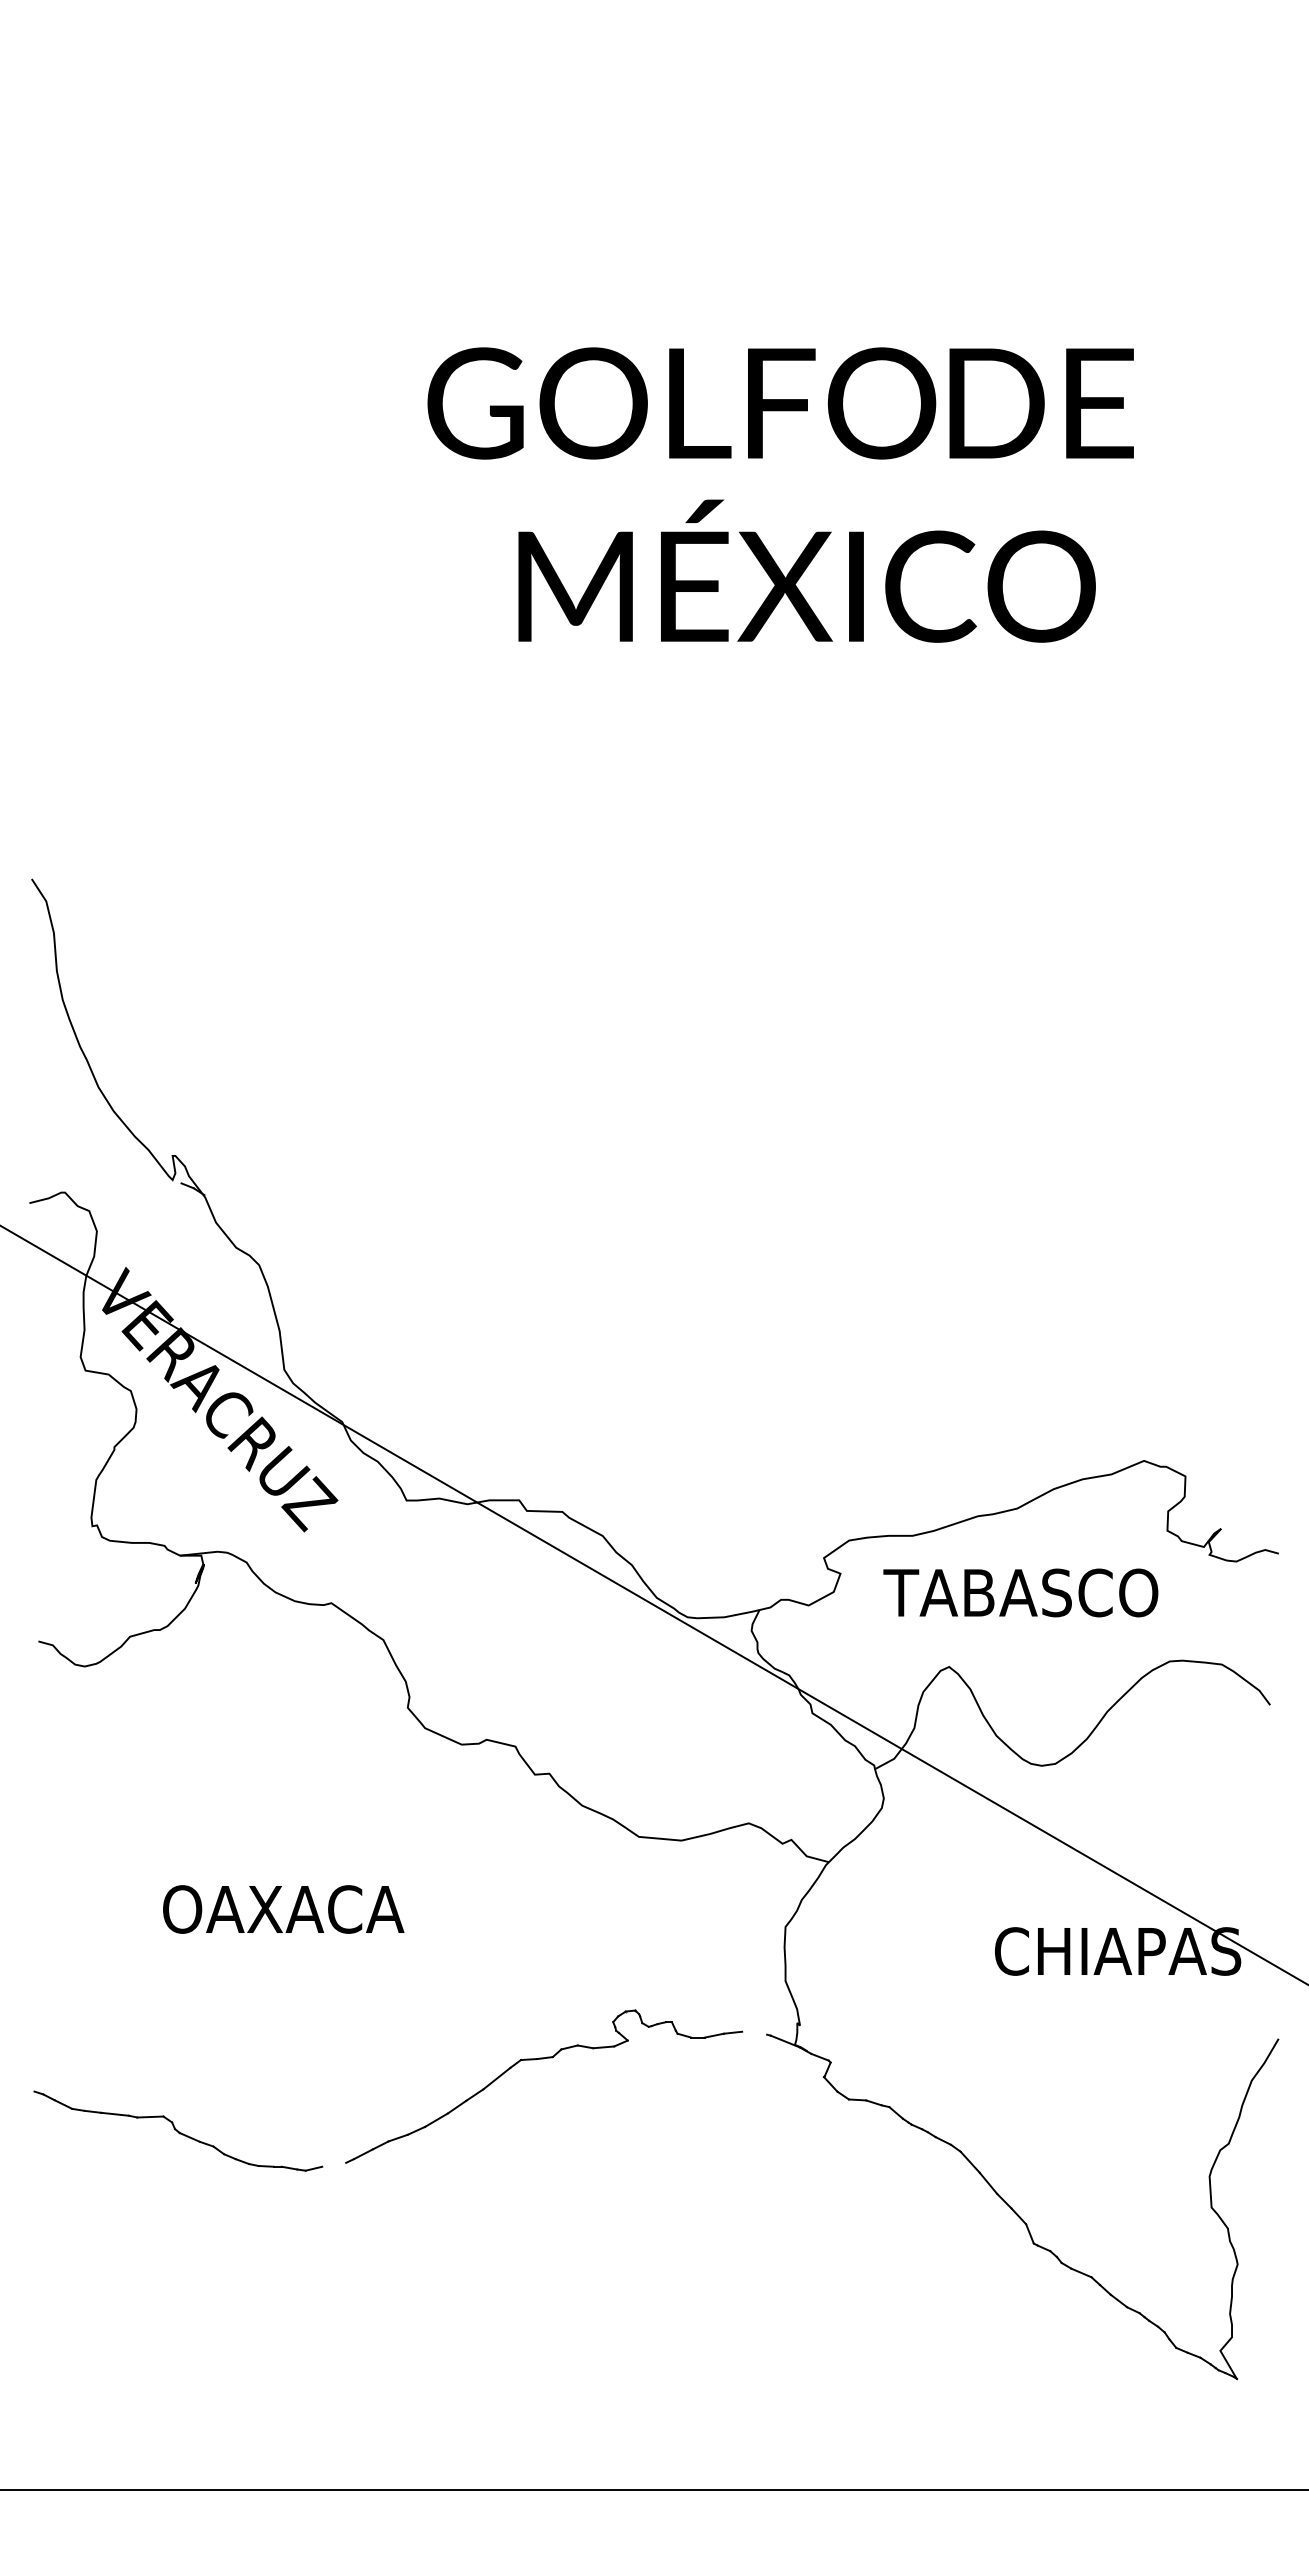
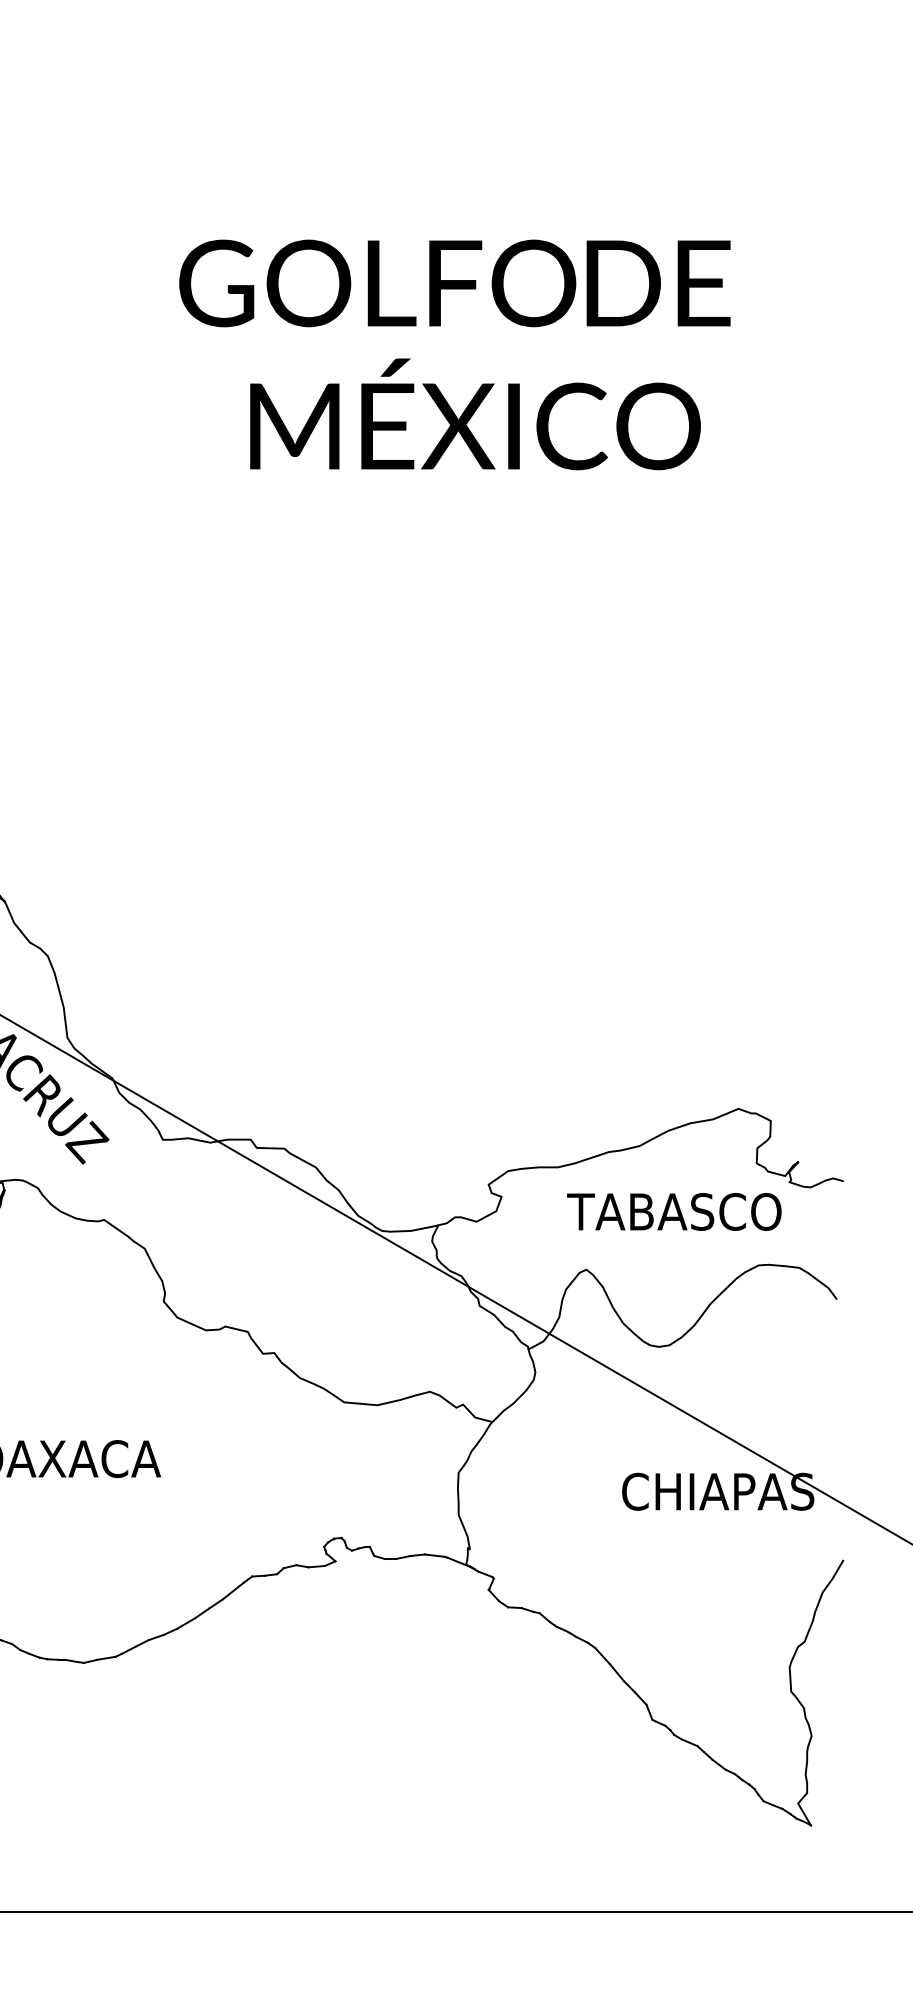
text: (1020, 1592) -> (674, 1211), moved
line: (754, 2032) -> (434, 1555), added
line: (334, 2164) -> (106, 1658), added

